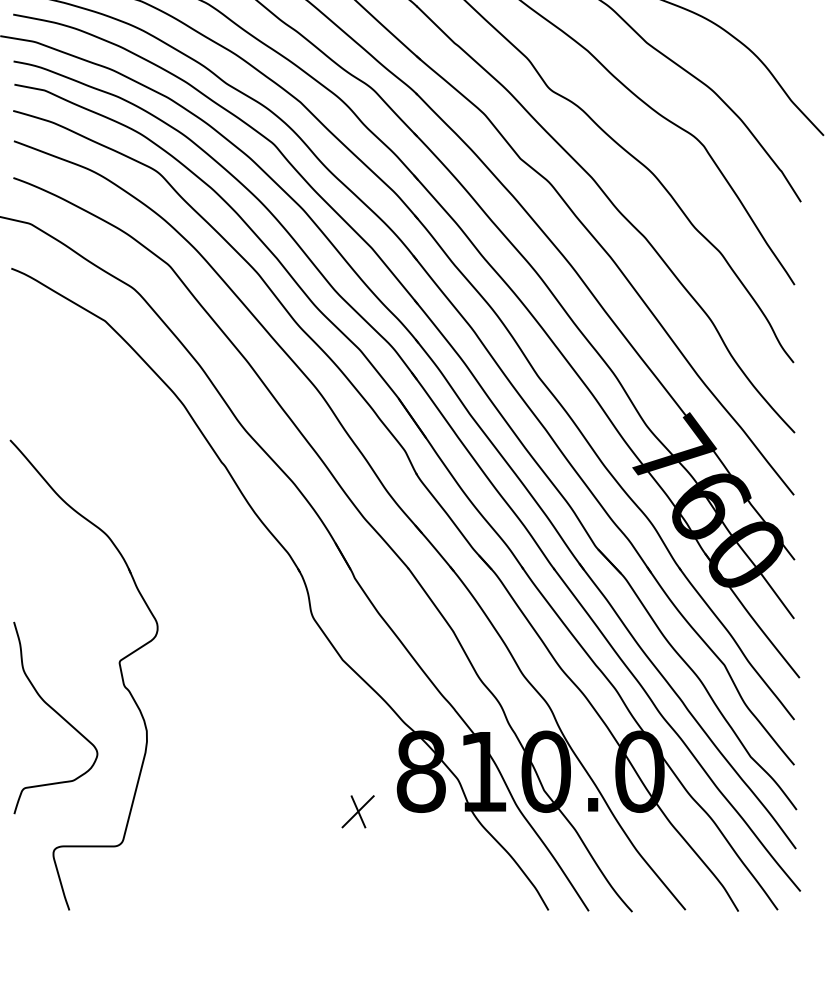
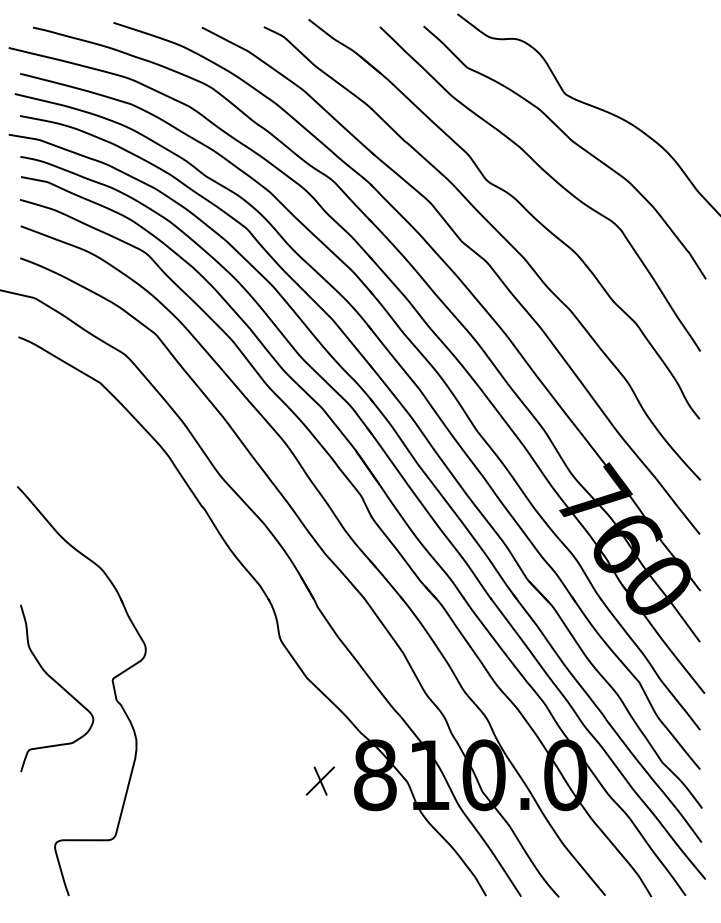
curve: (58, 715) -> (59, 686), moved
part: (357, 811) -> (319, 780), moved

